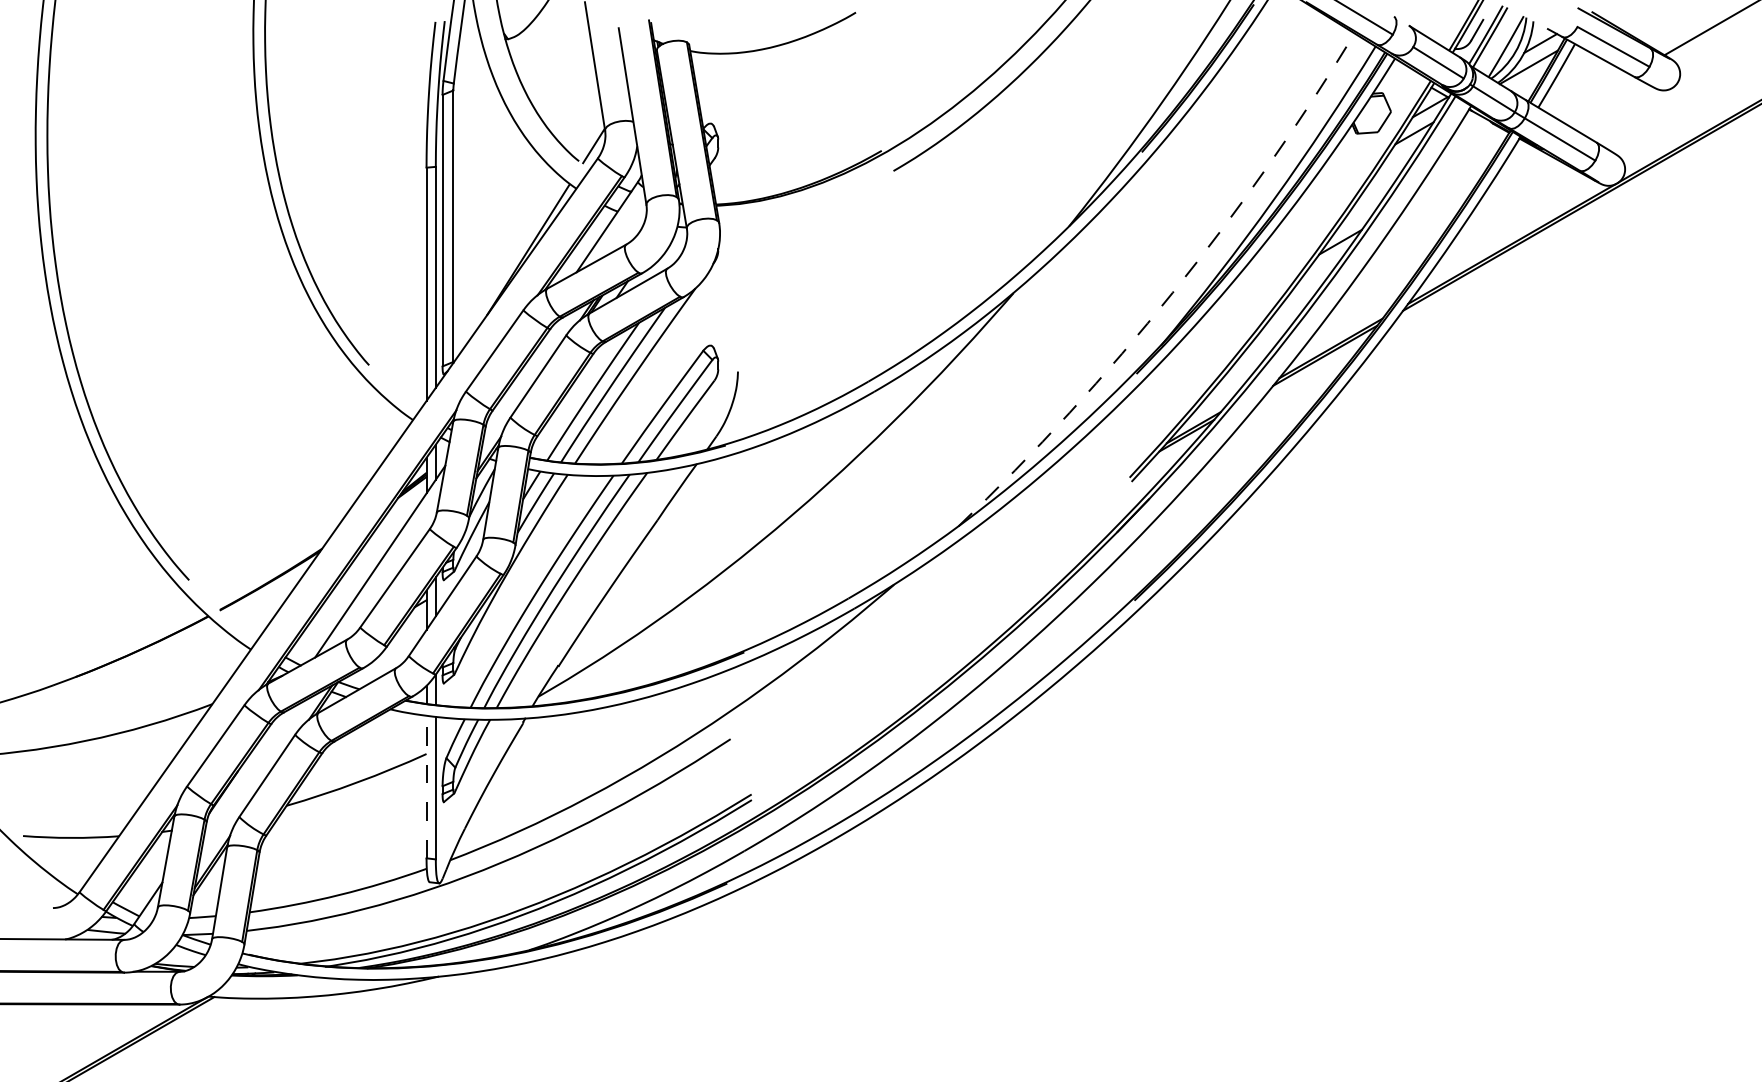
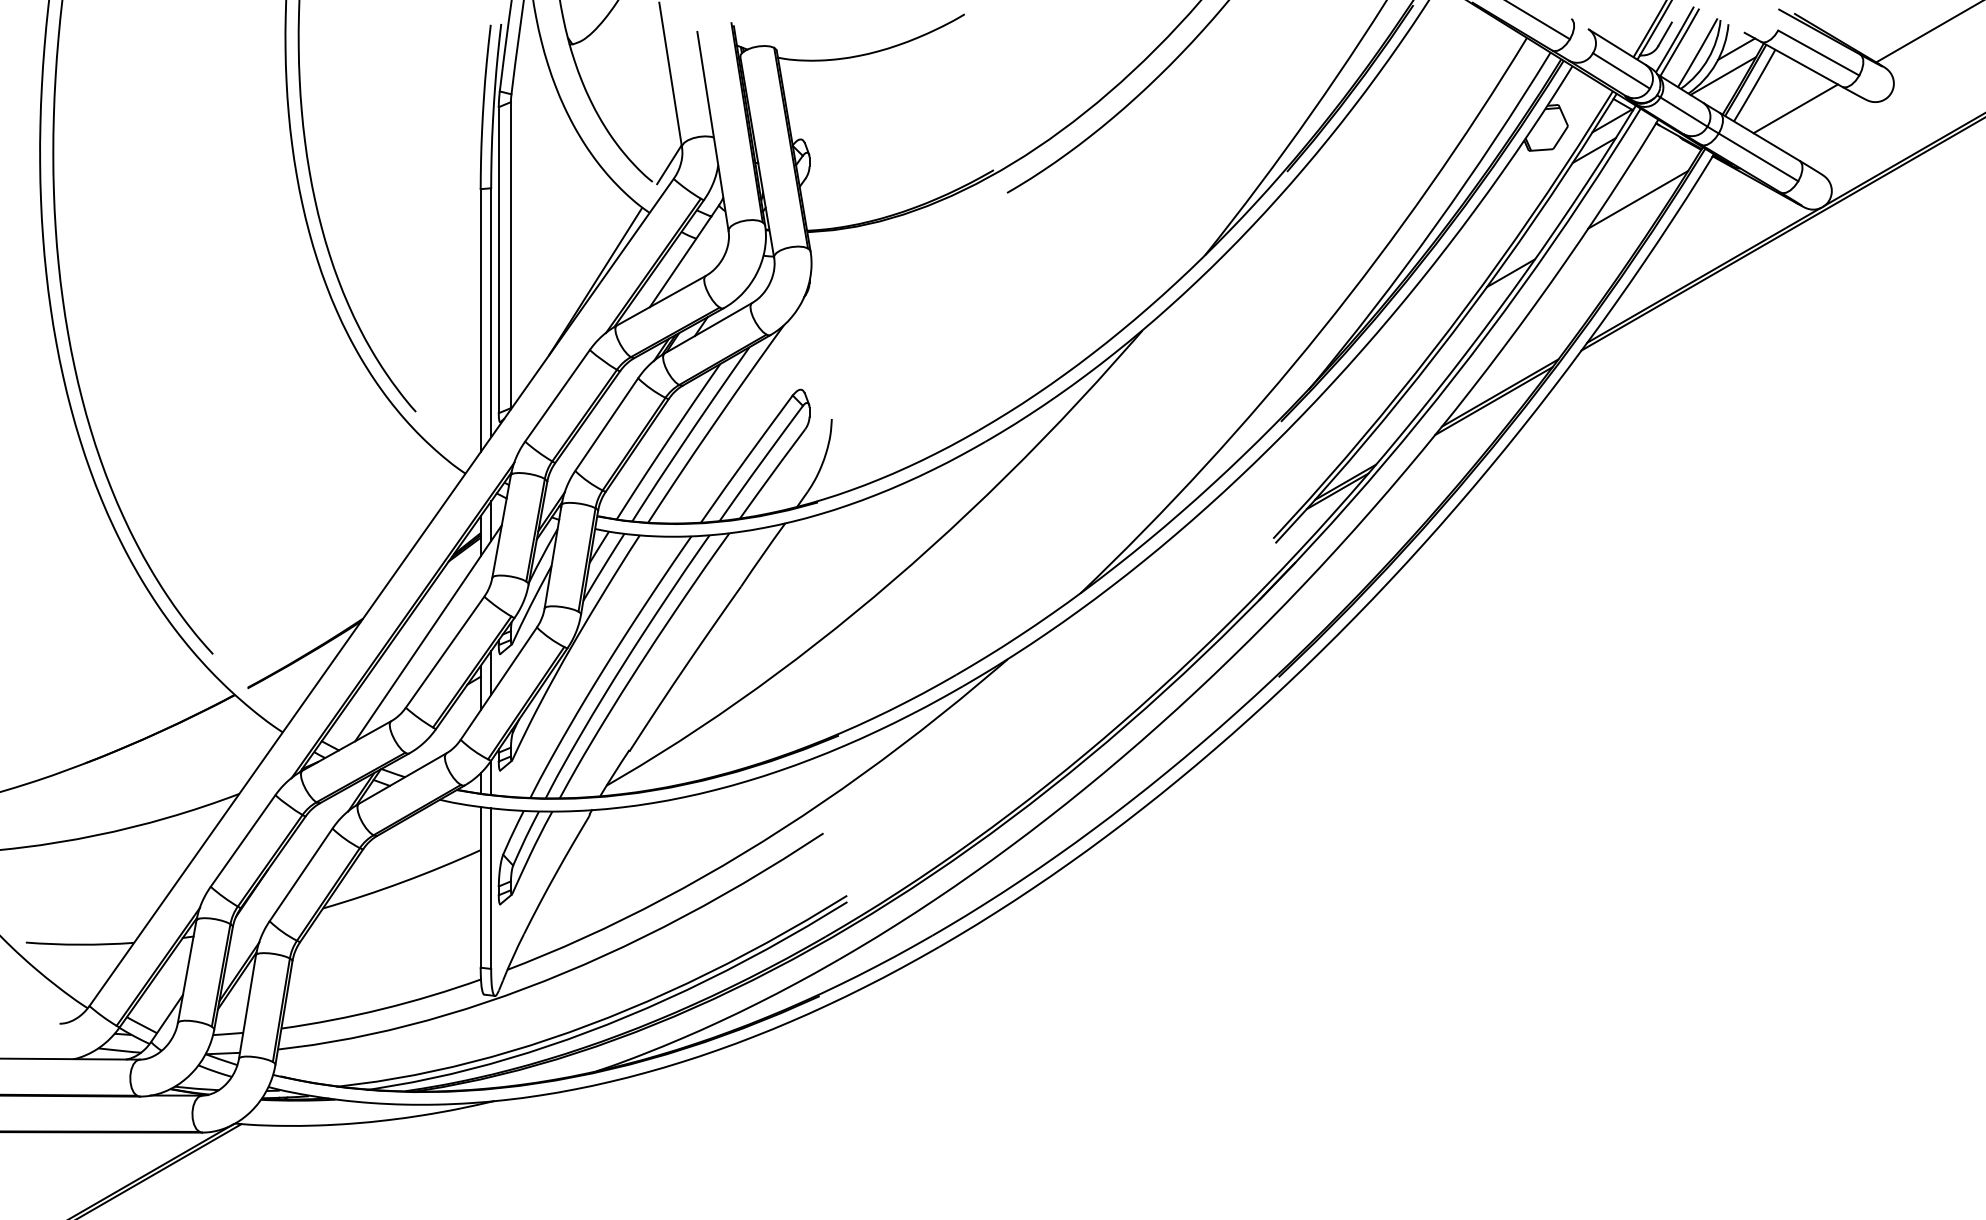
line: (1592, 96) -> (1795, 108), added
line: (1453, 176) -> (1638, 199), added
arc: (1172, 293) -> (1321, 330), dashed -> solid
line: (426, 786) -> (480, 886), dashed -> solid

